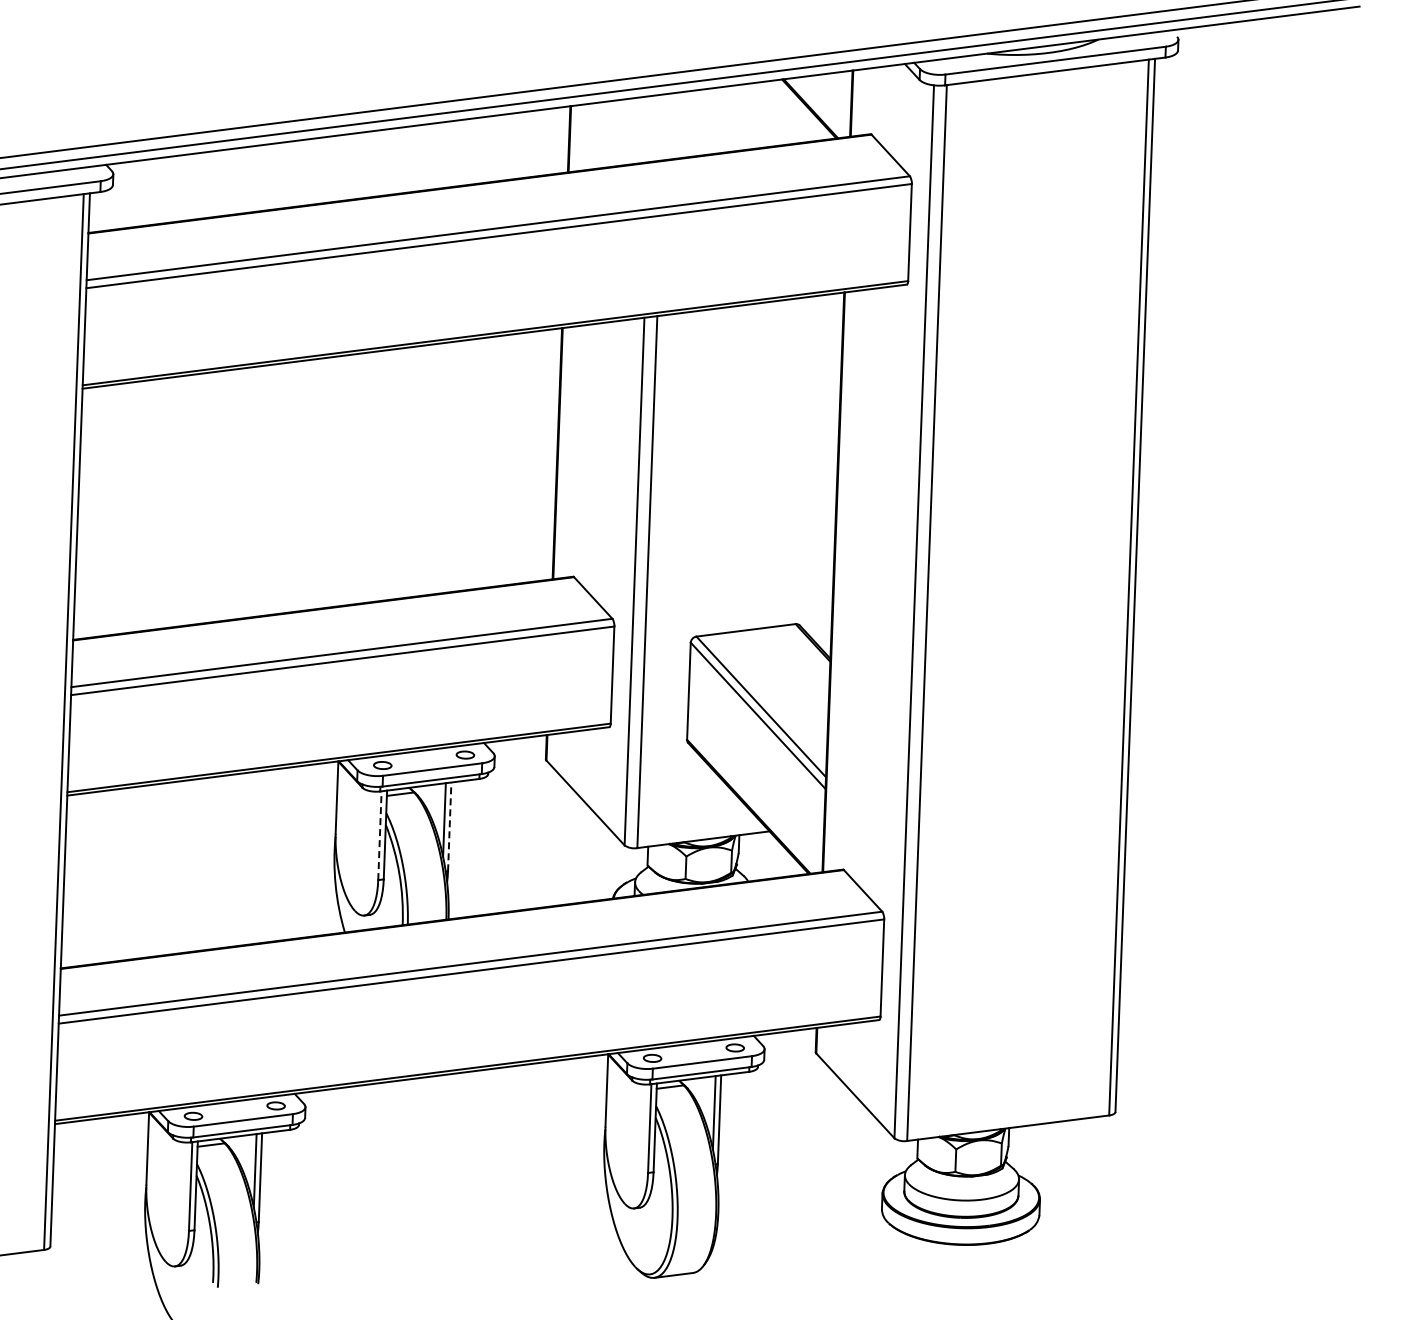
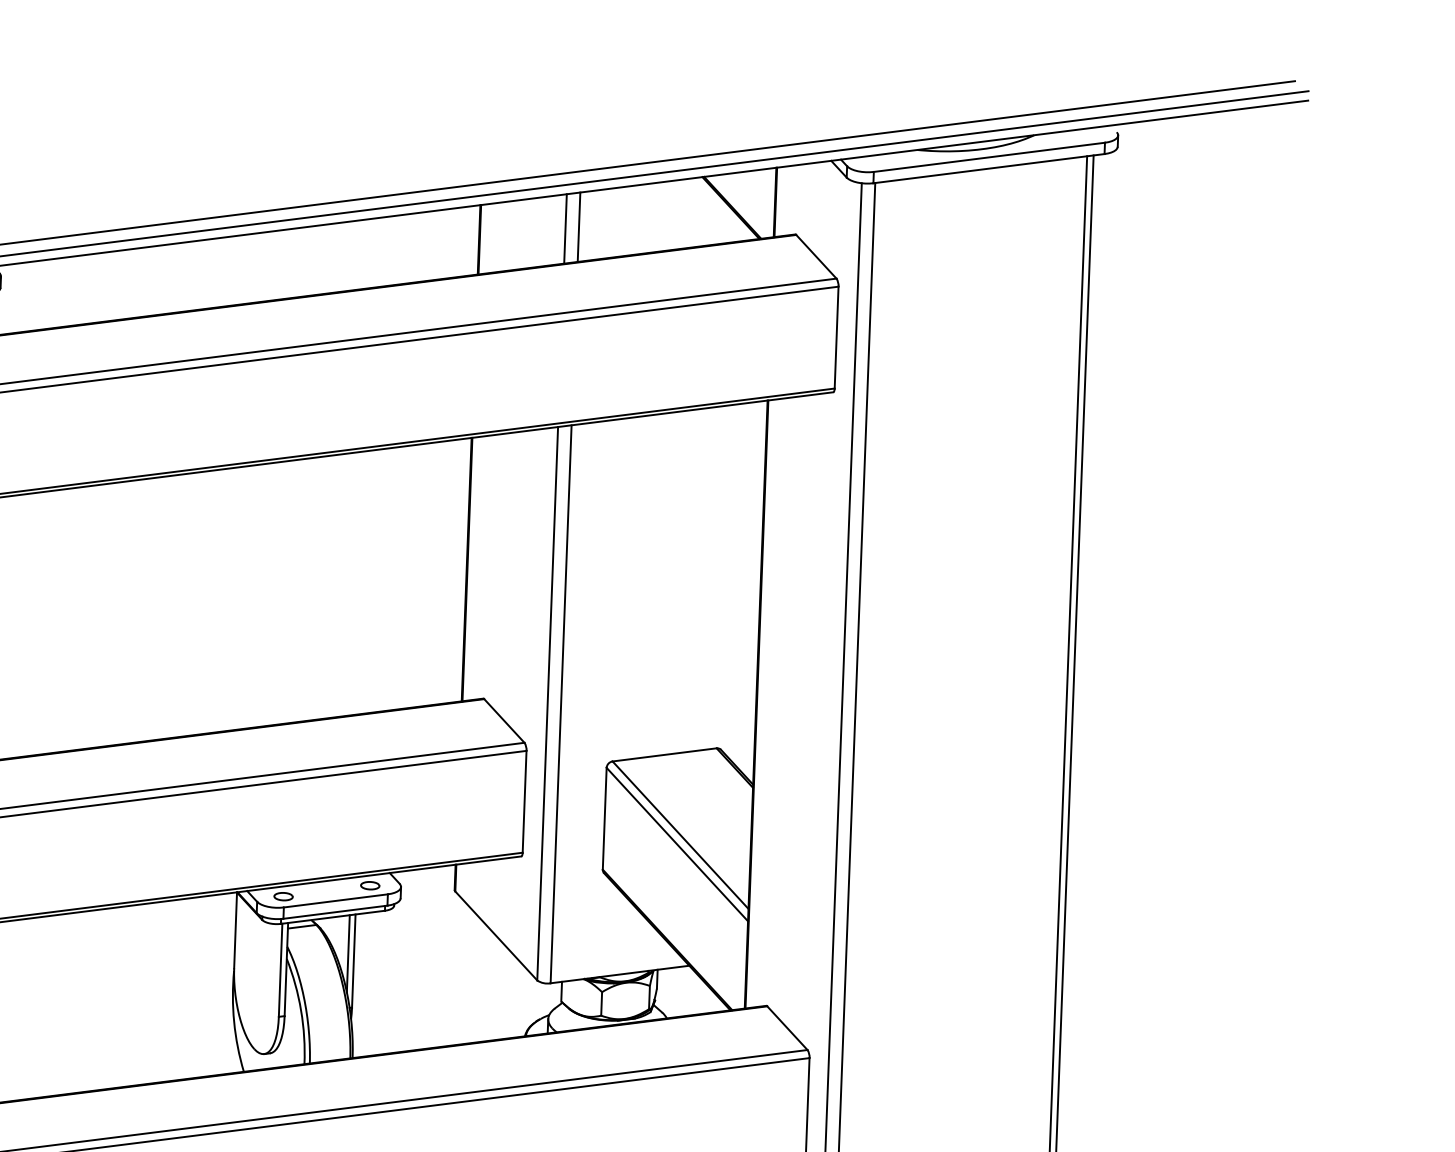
line: (664, 127) -> (579, 227), added
line: (651, 128) -> (565, 228), added
line: (449, 826) -> (353, 960), dashed -> solid
line: (379, 835) -> (280, 970), dashed -> solid

